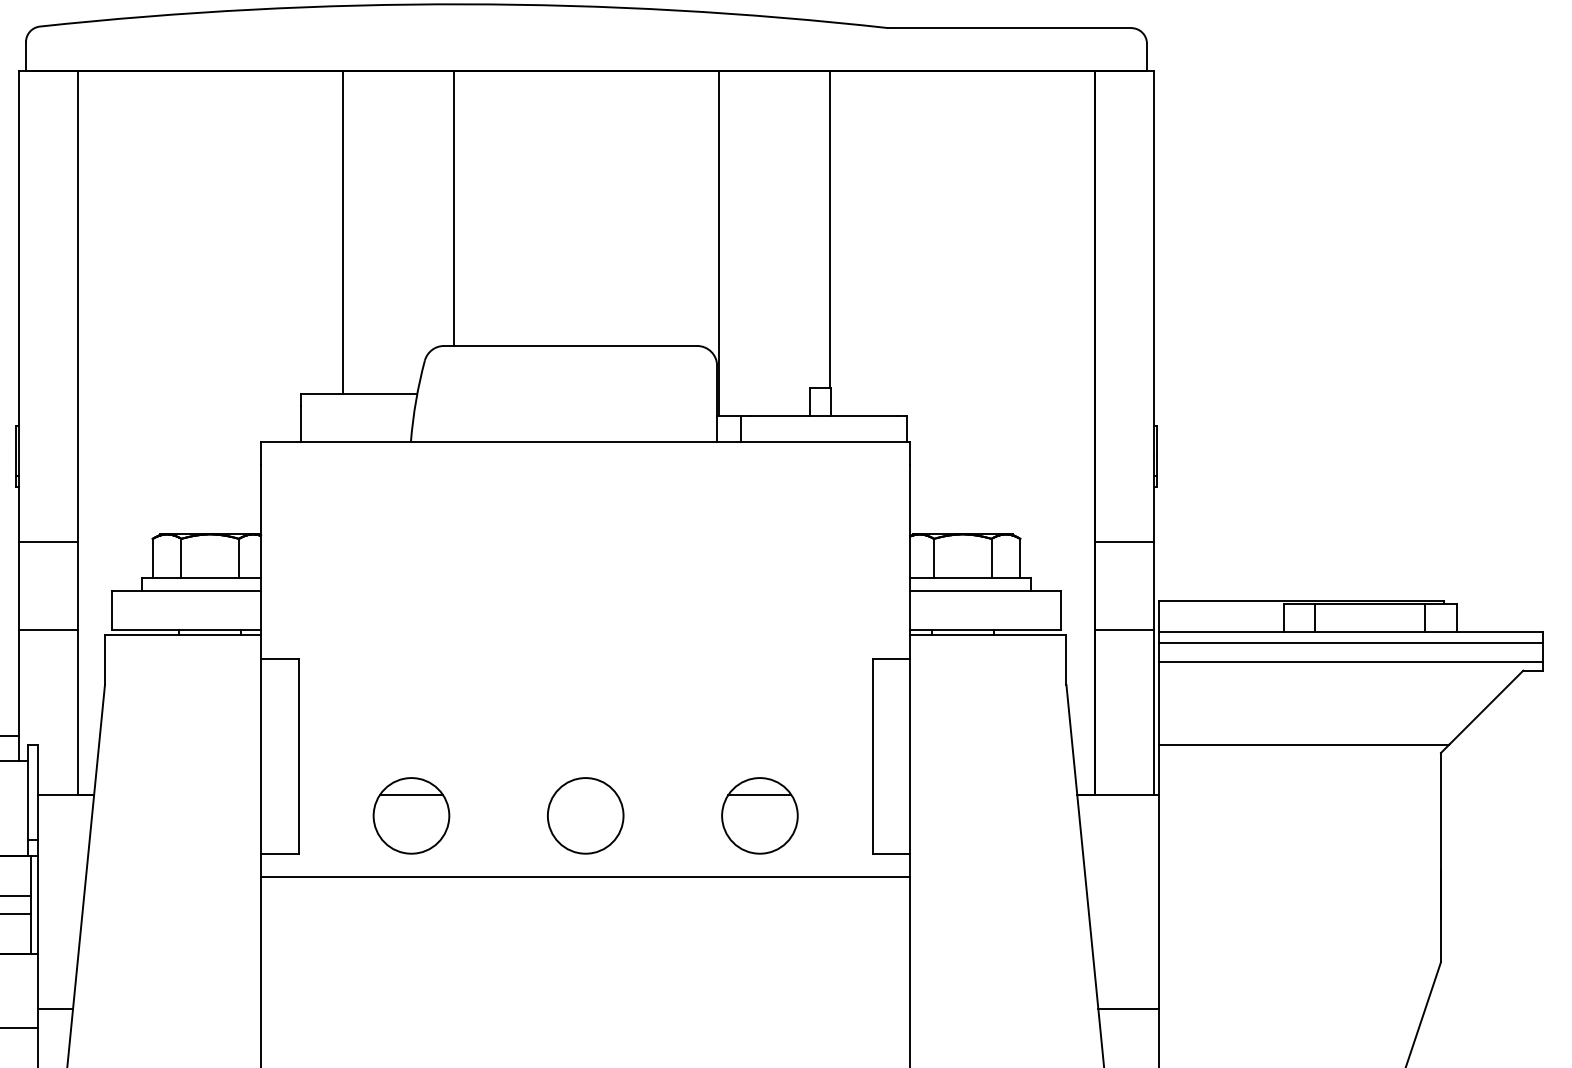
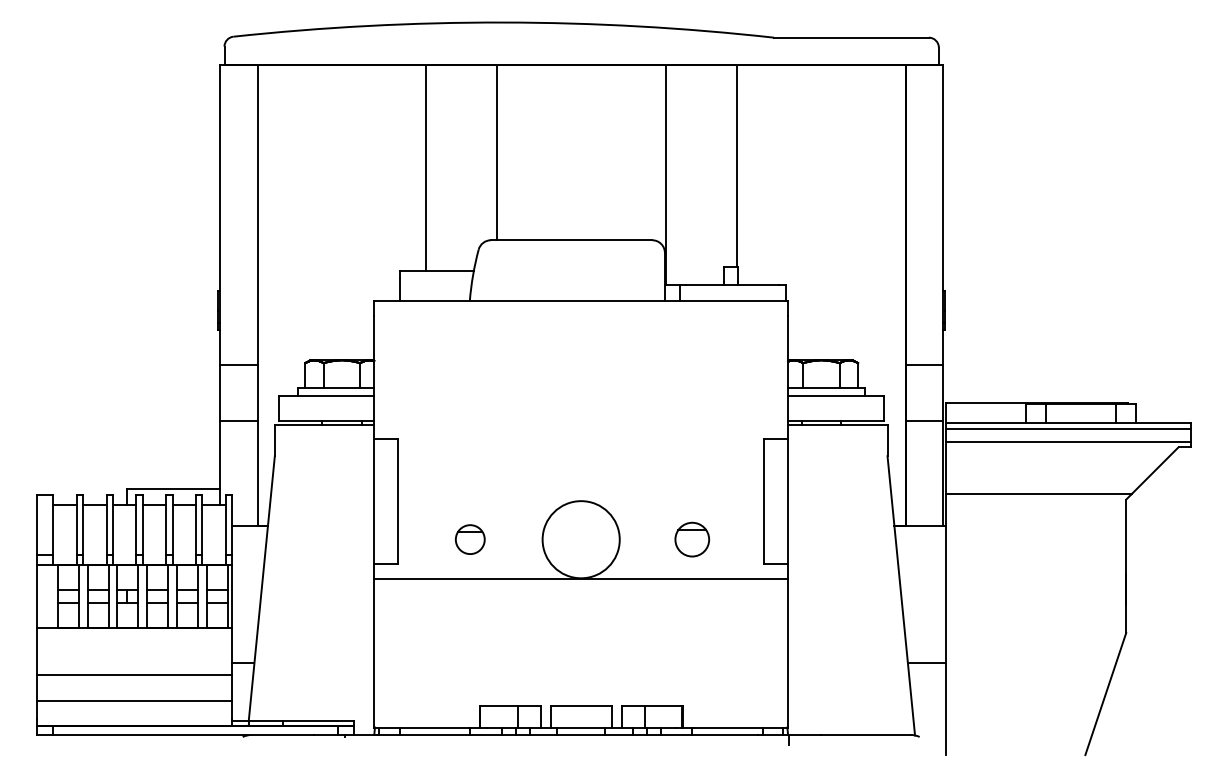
part: (412, 815) -> (470, 539), size x0.6
circle: (586, 815) -> (581, 539), size x1.6
part: (760, 815) -> (692, 539), size x0.7

